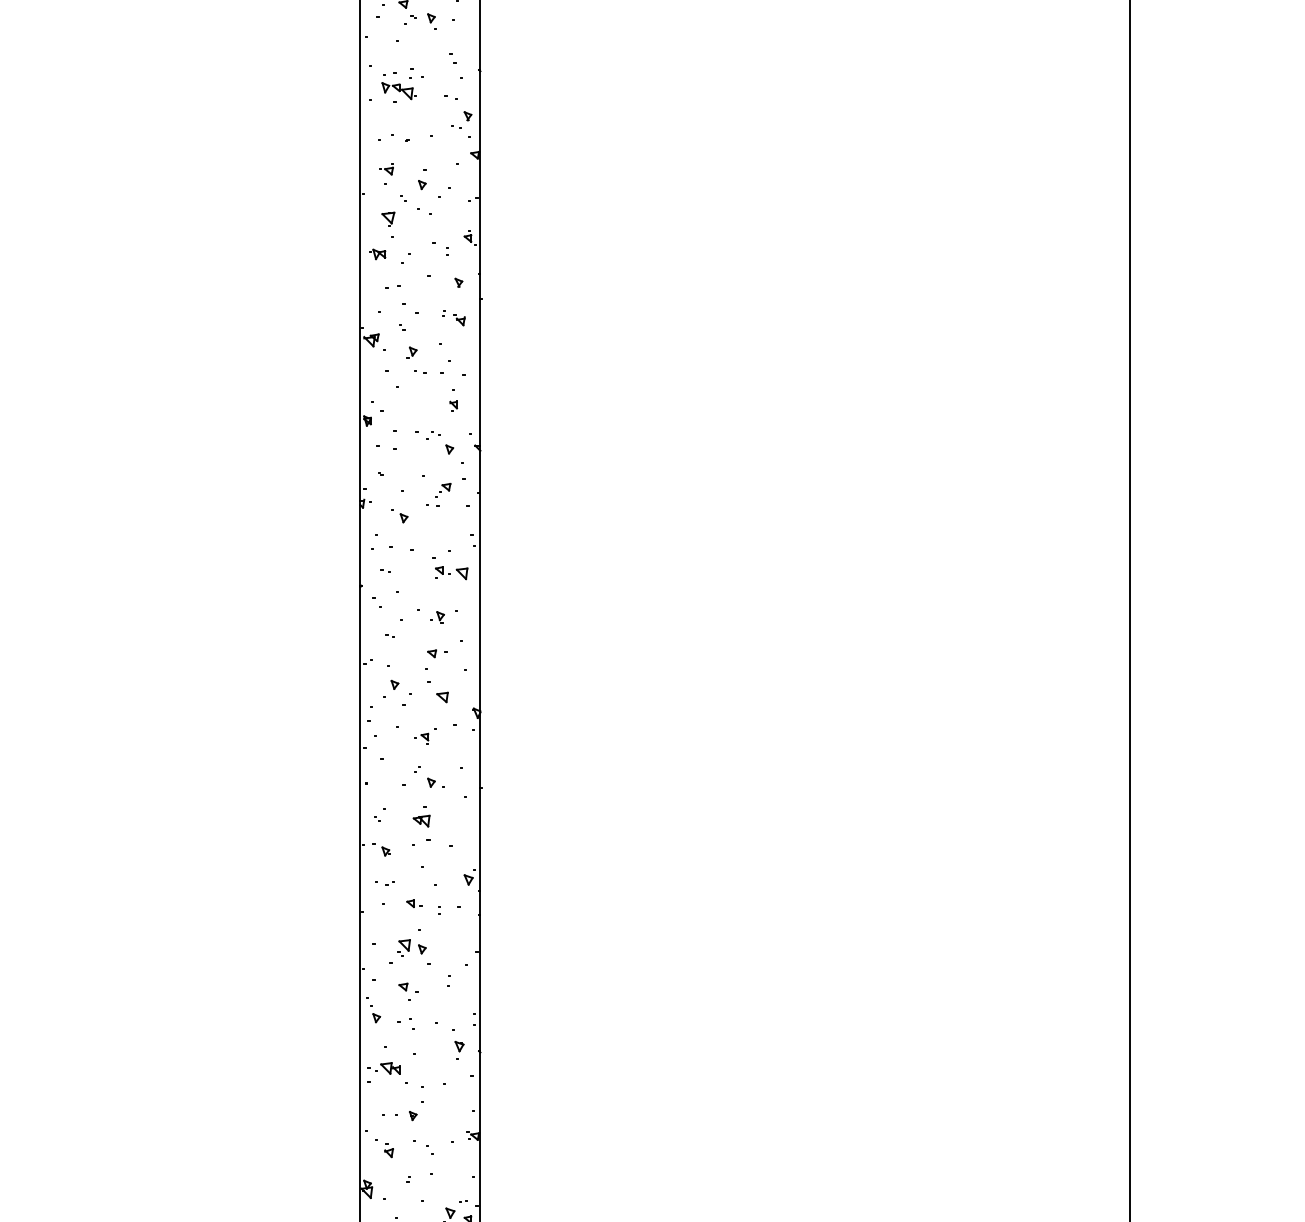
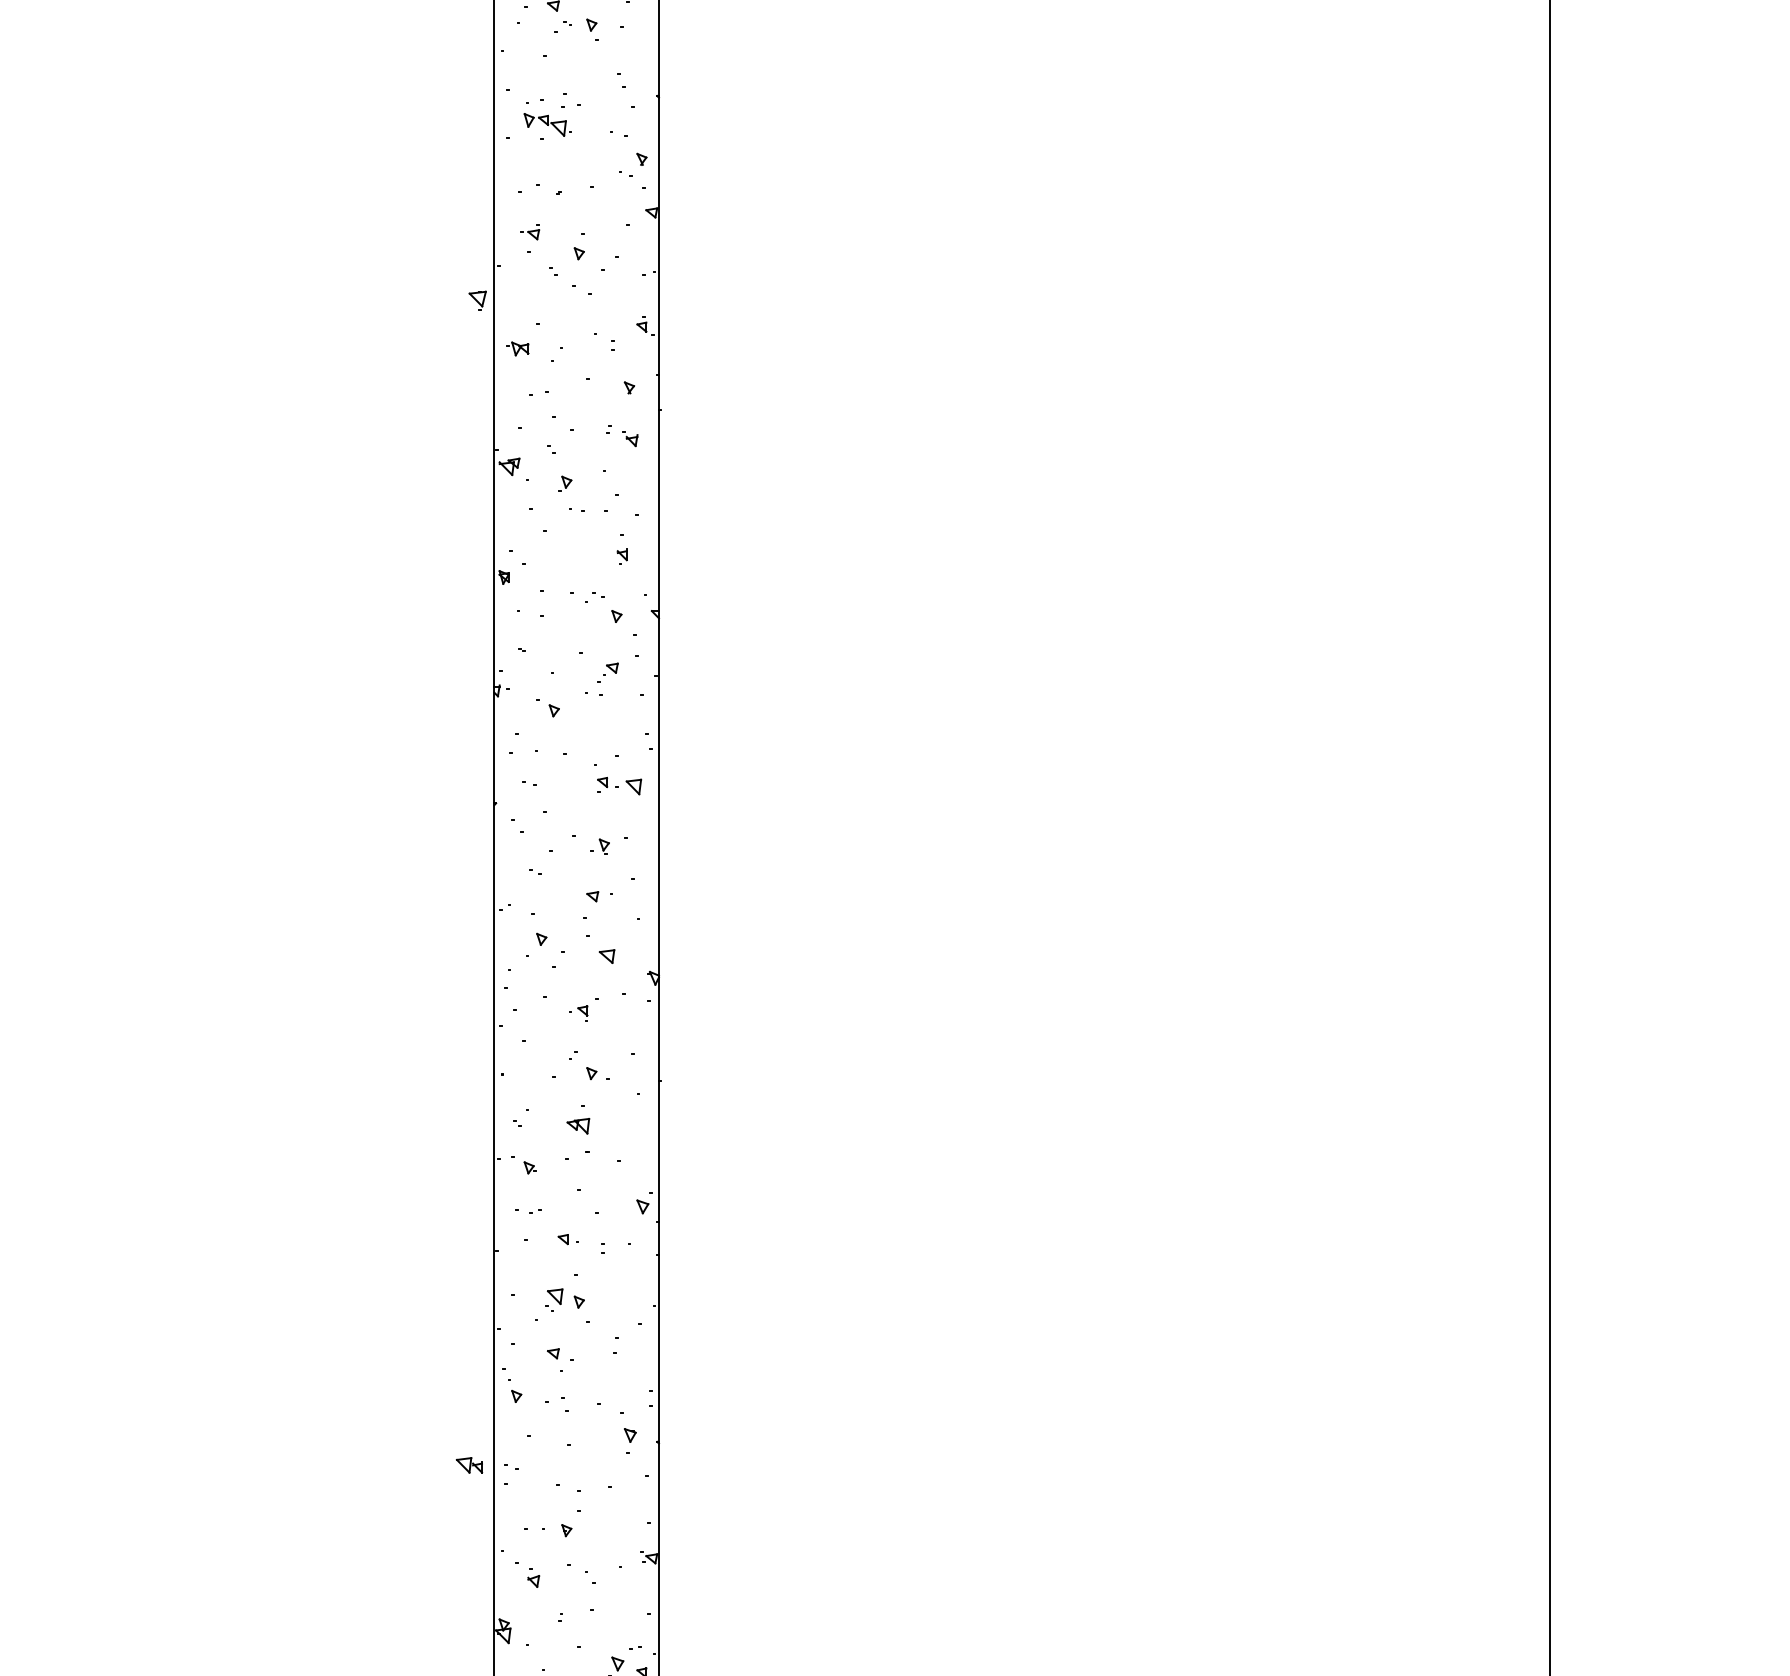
part: (388, 219) -> (477, 300), moved
part: (390, 1068) -> (469, 1465), moved

